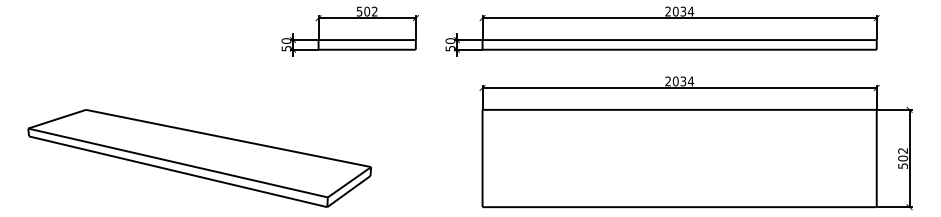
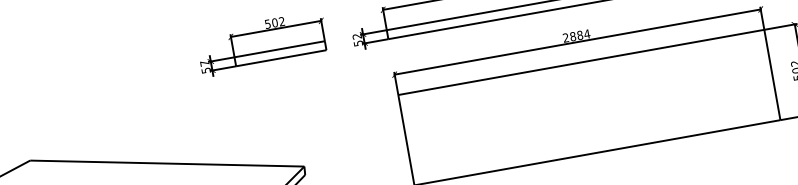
text: (286, 40) -> (204, 63), 50 -> 57
text: (450, 40) -> (357, 35), 50 -> 52
text: (679, 81) -> (576, 36), 2034 -> 2884

